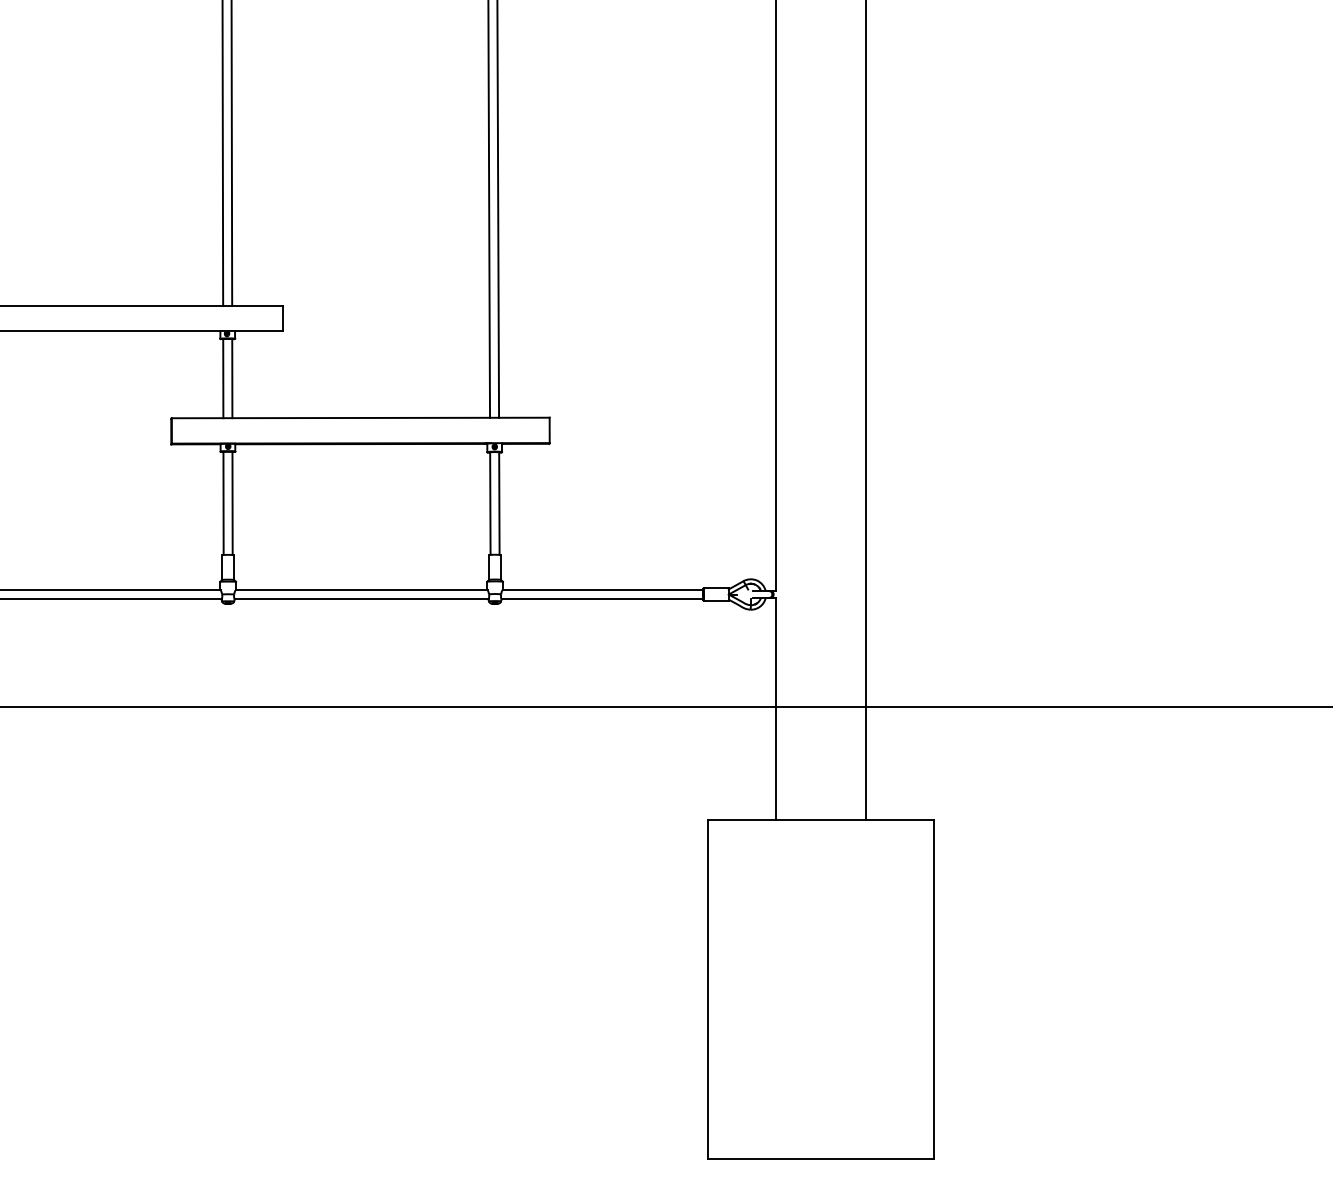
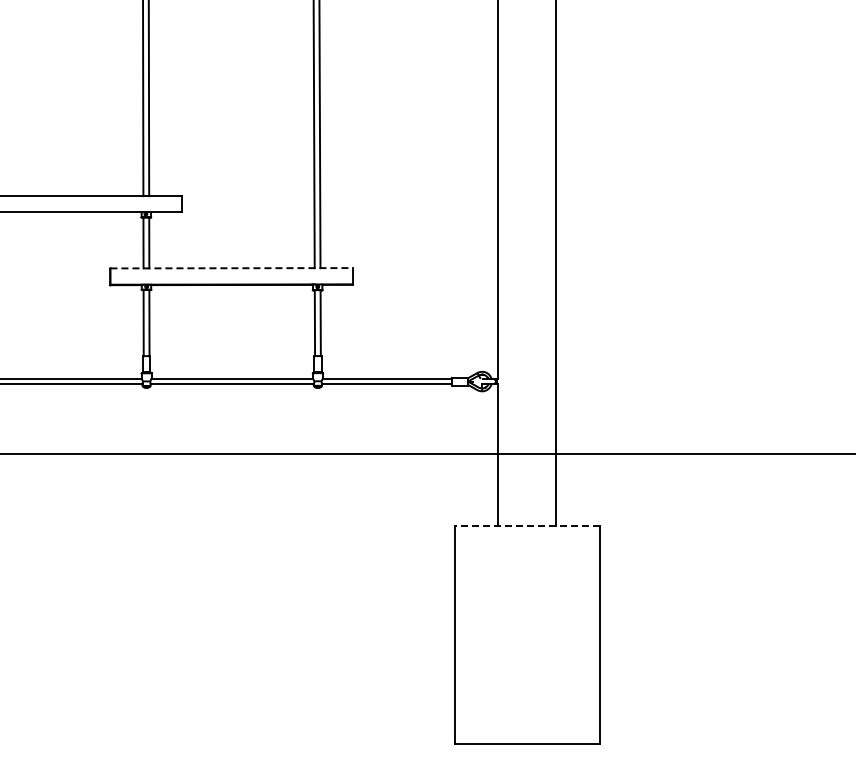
line: (361, 418) -> (232, 268), solid -> dashed
line: (819, 820) -> (526, 526), solid -> dashed

